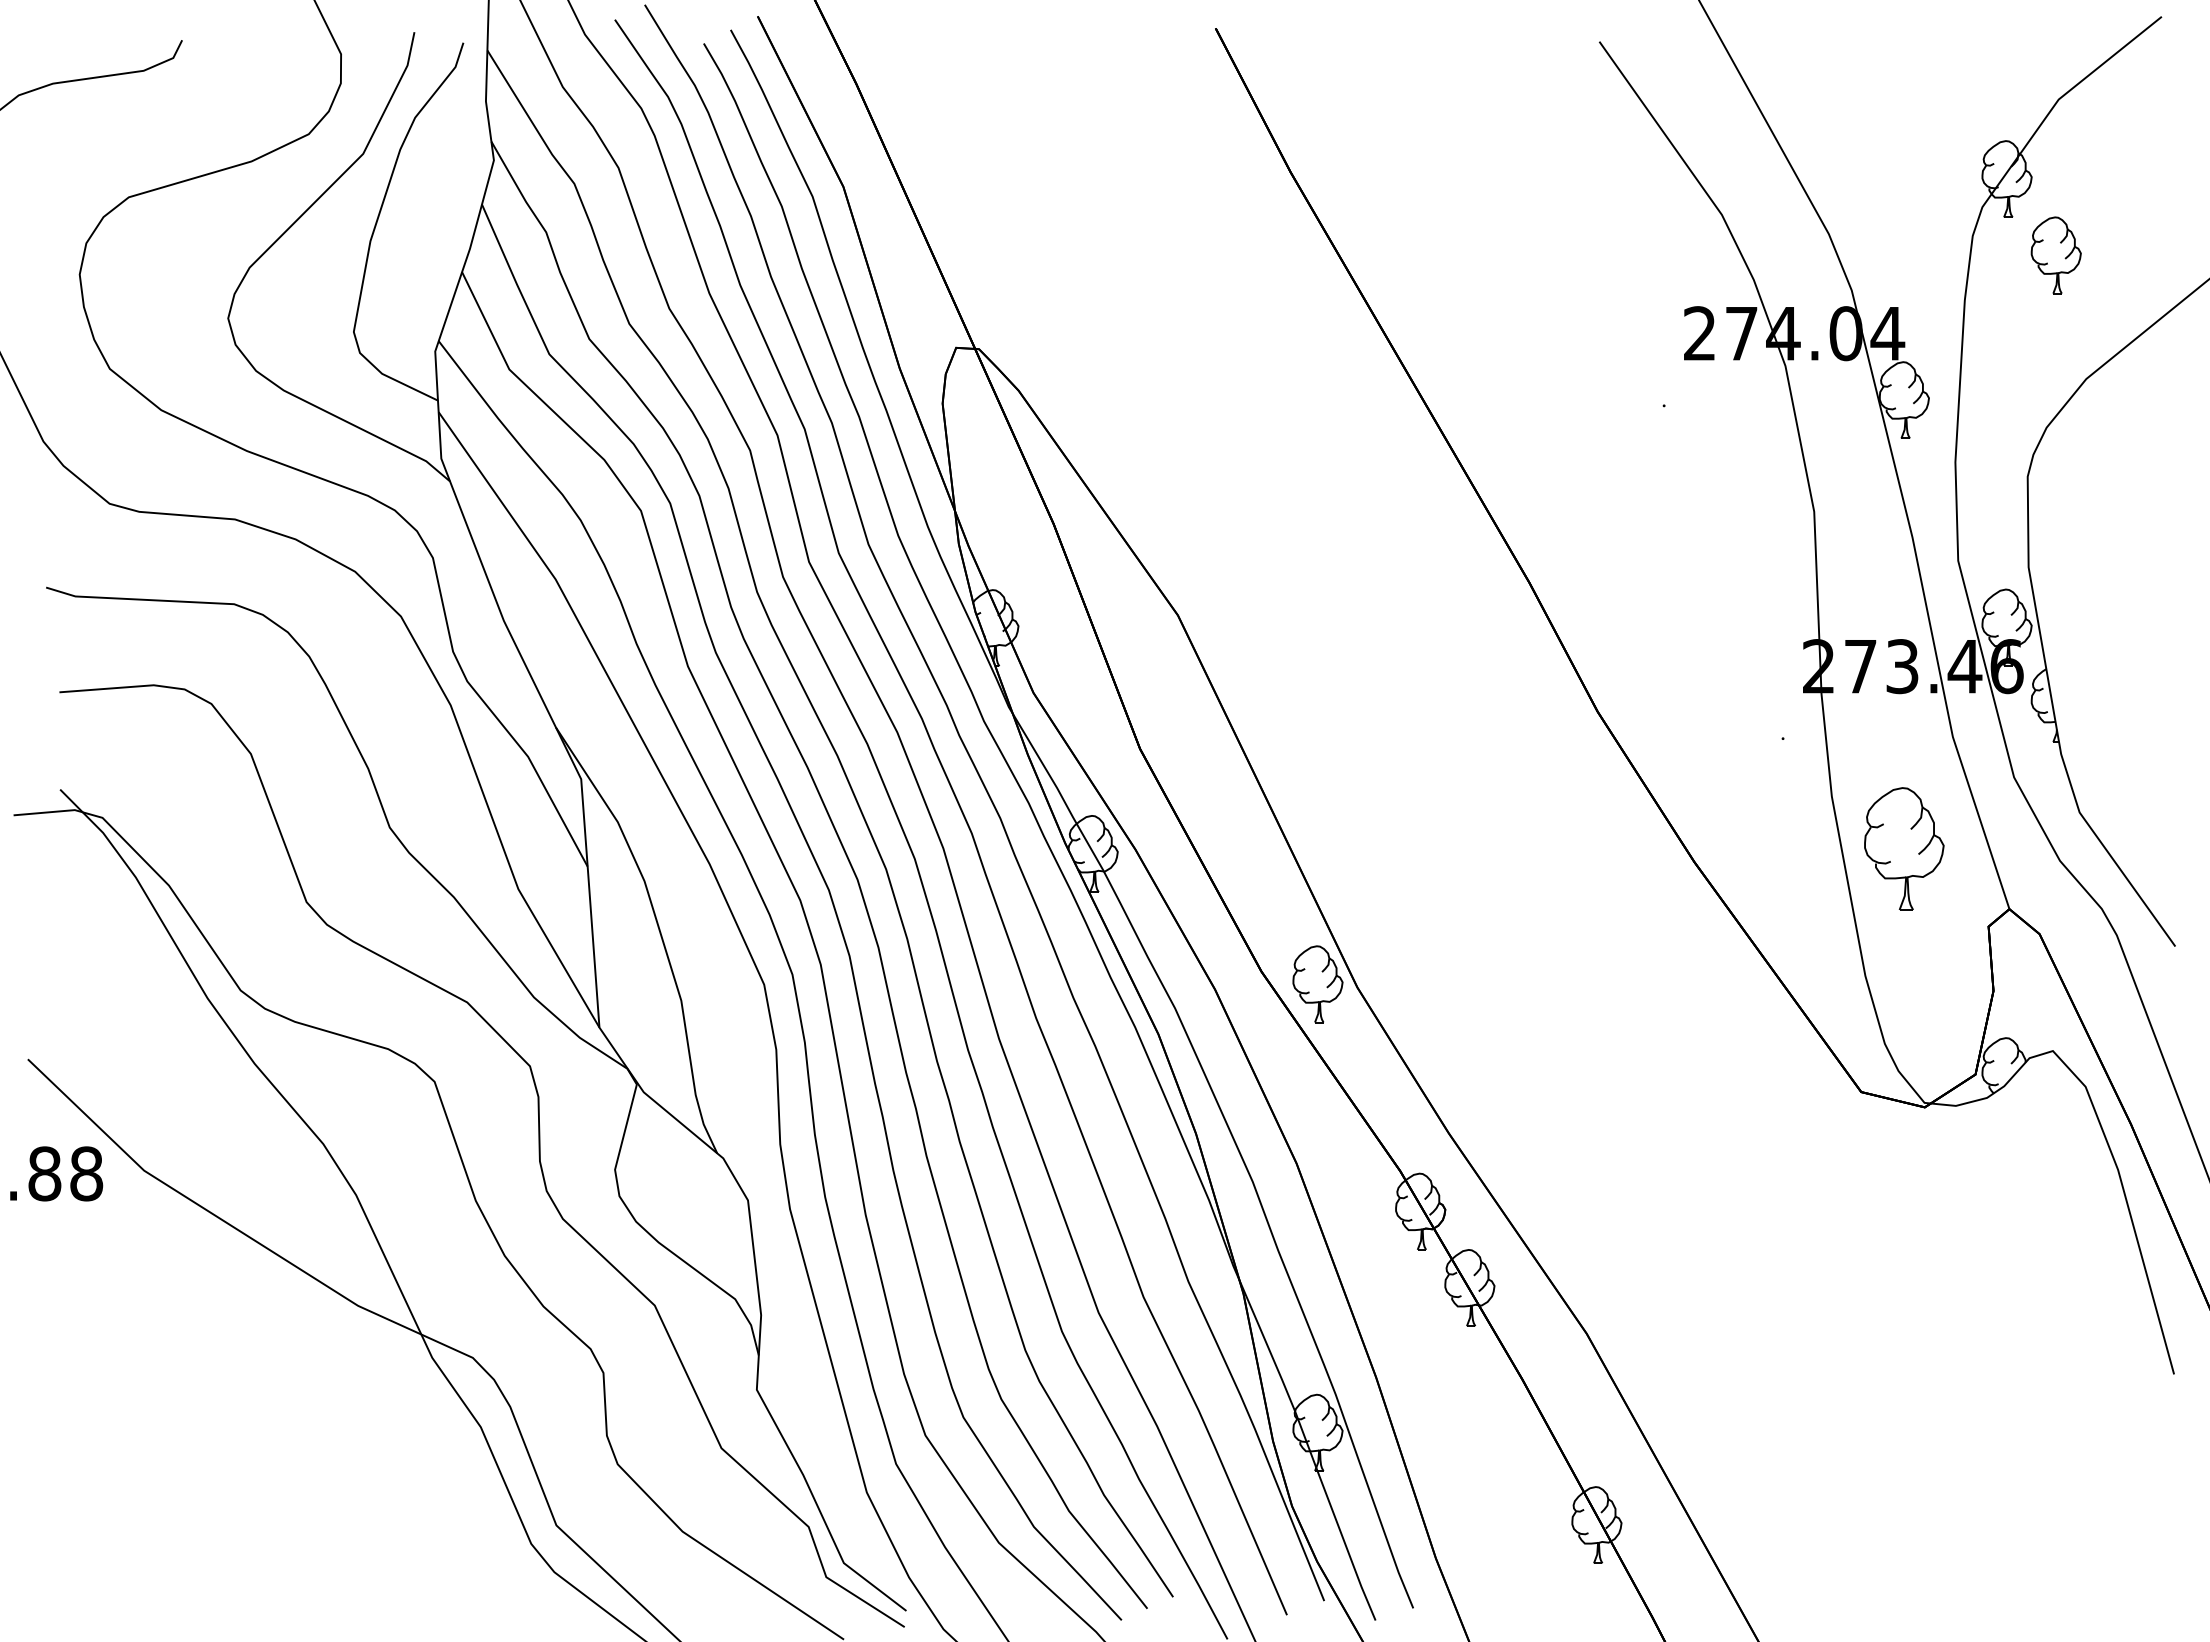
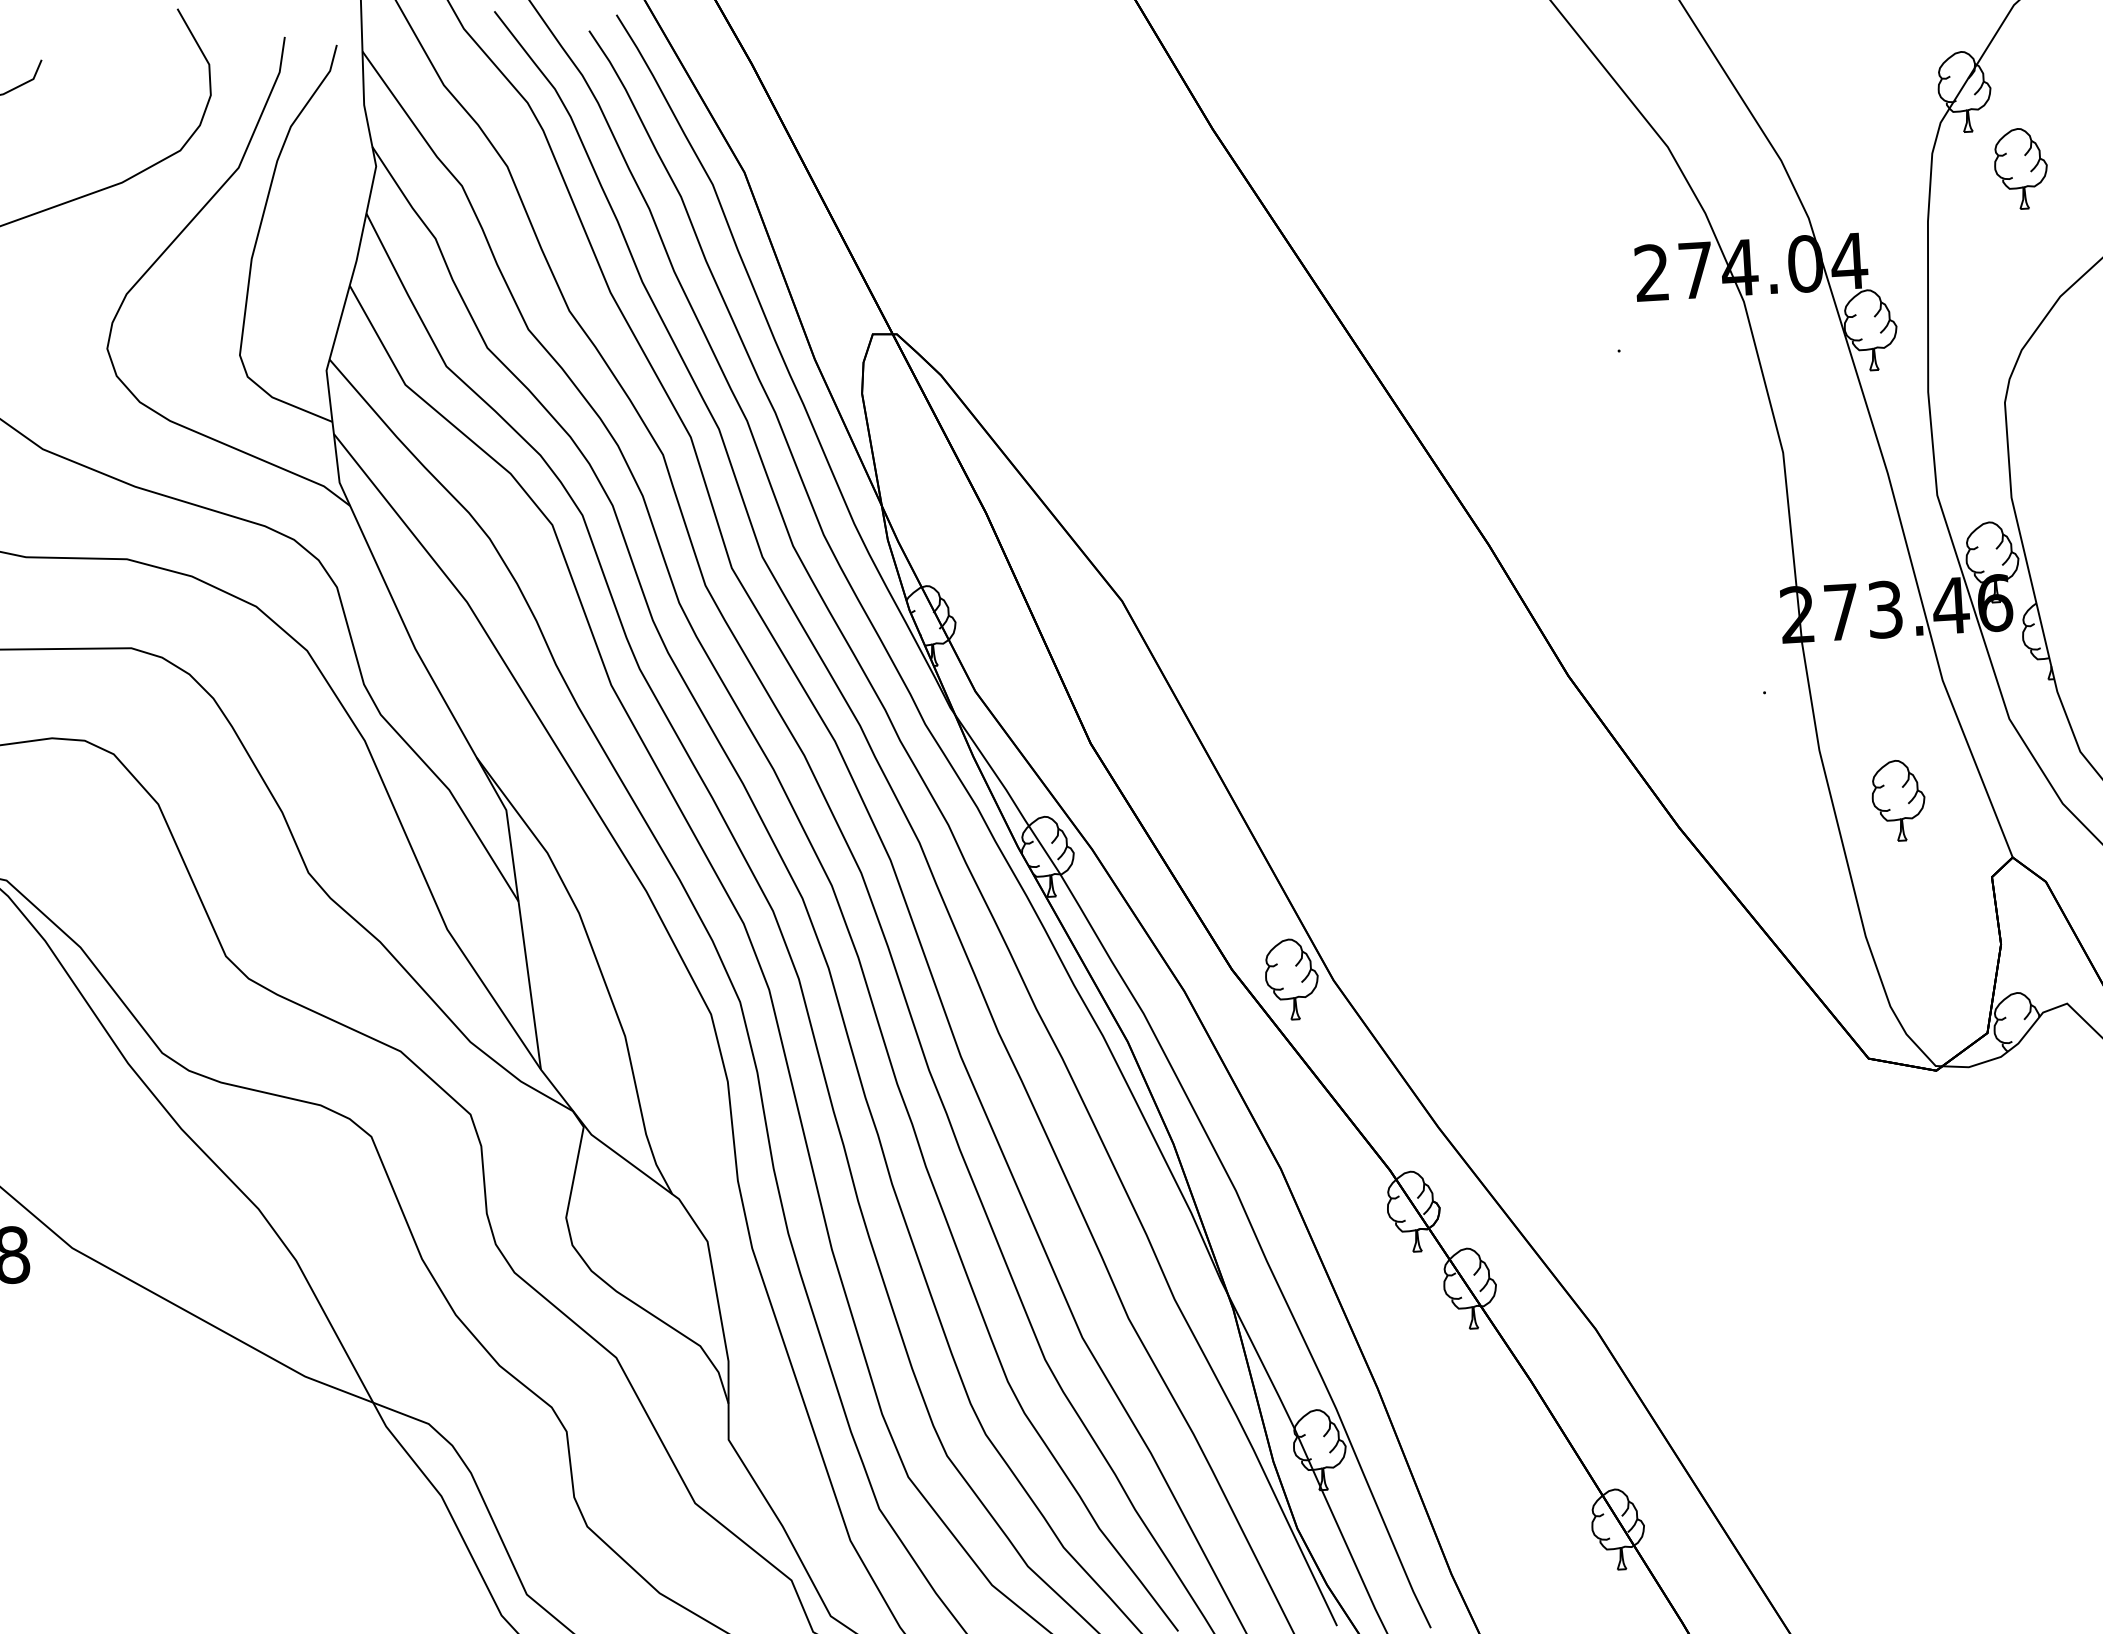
part: (1904, 848) -> (1898, 800), size x0.62

